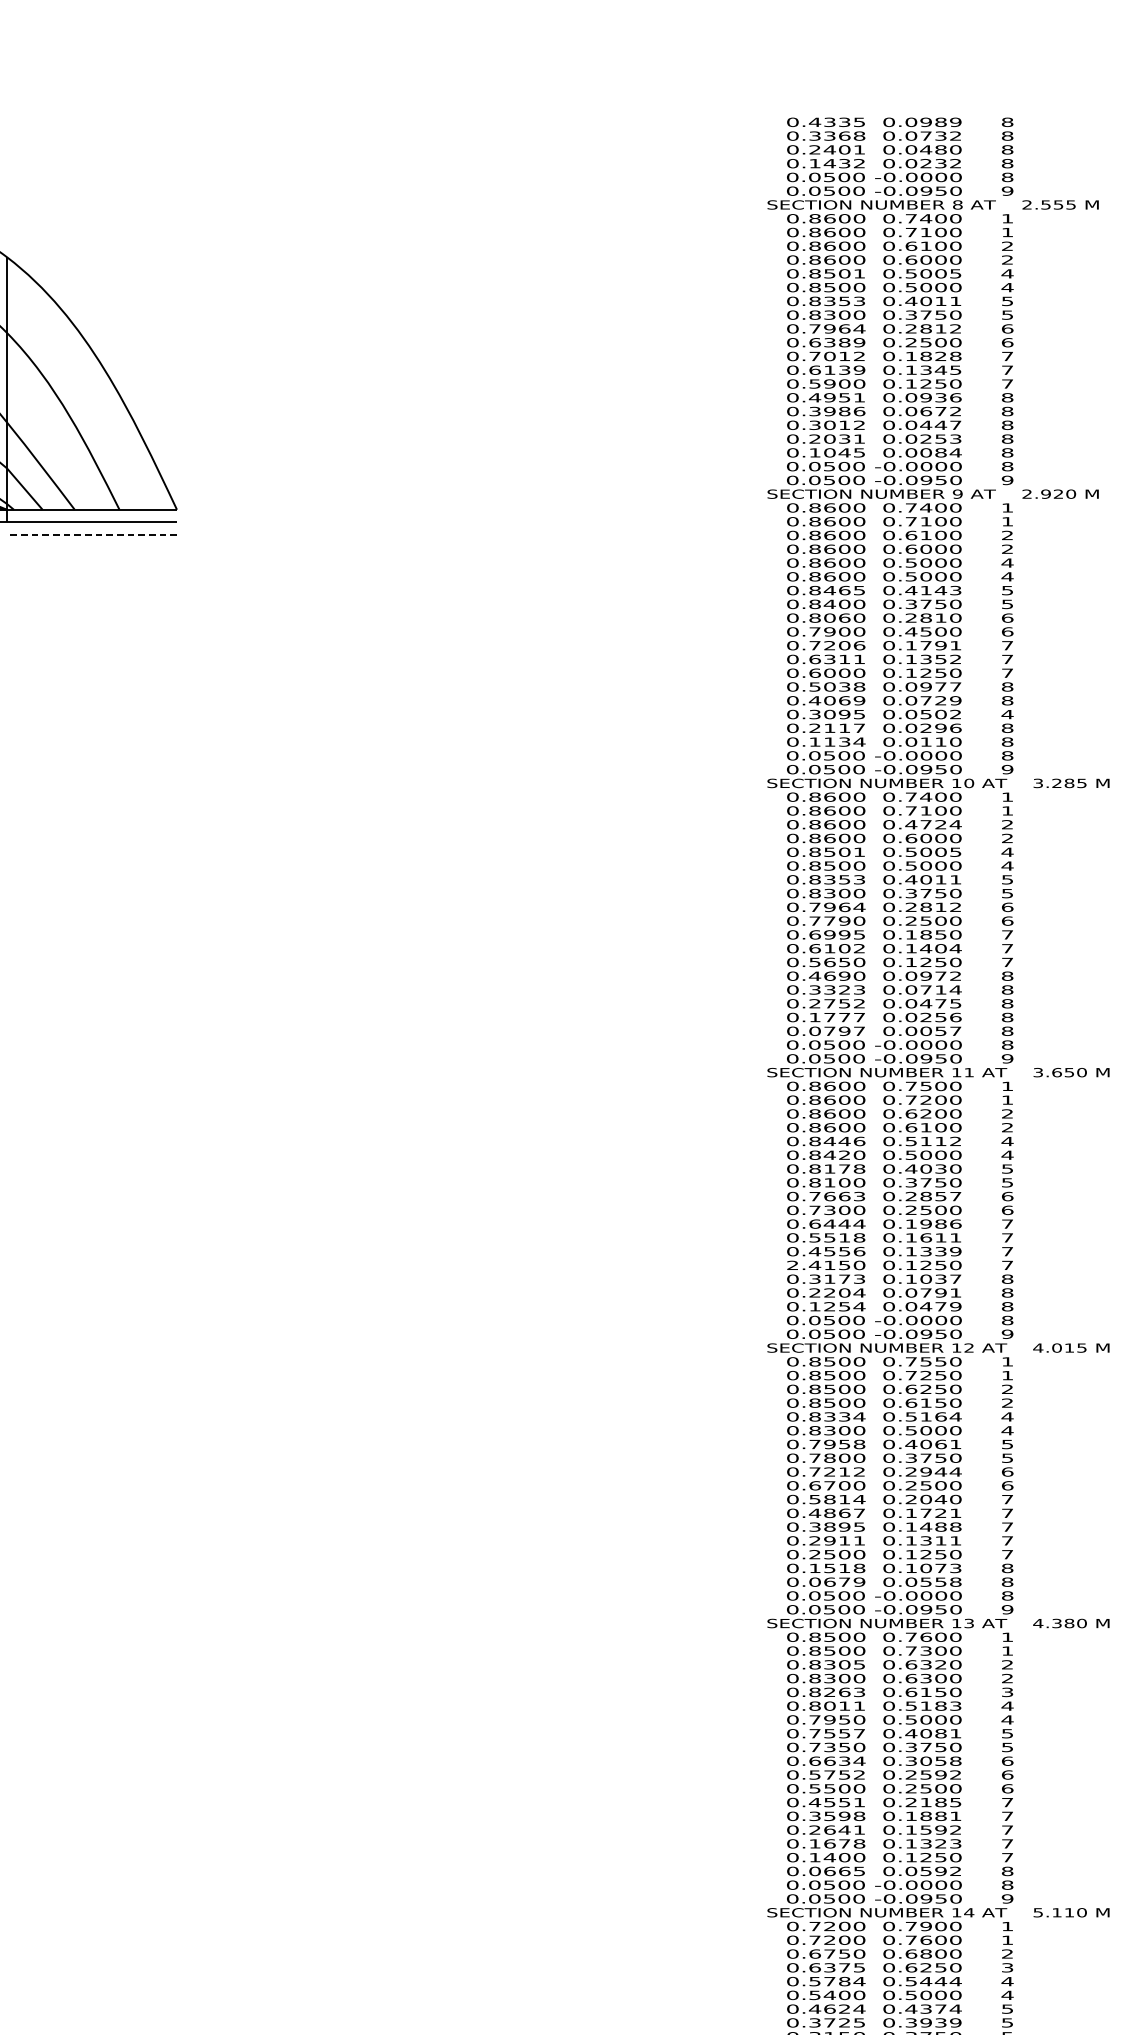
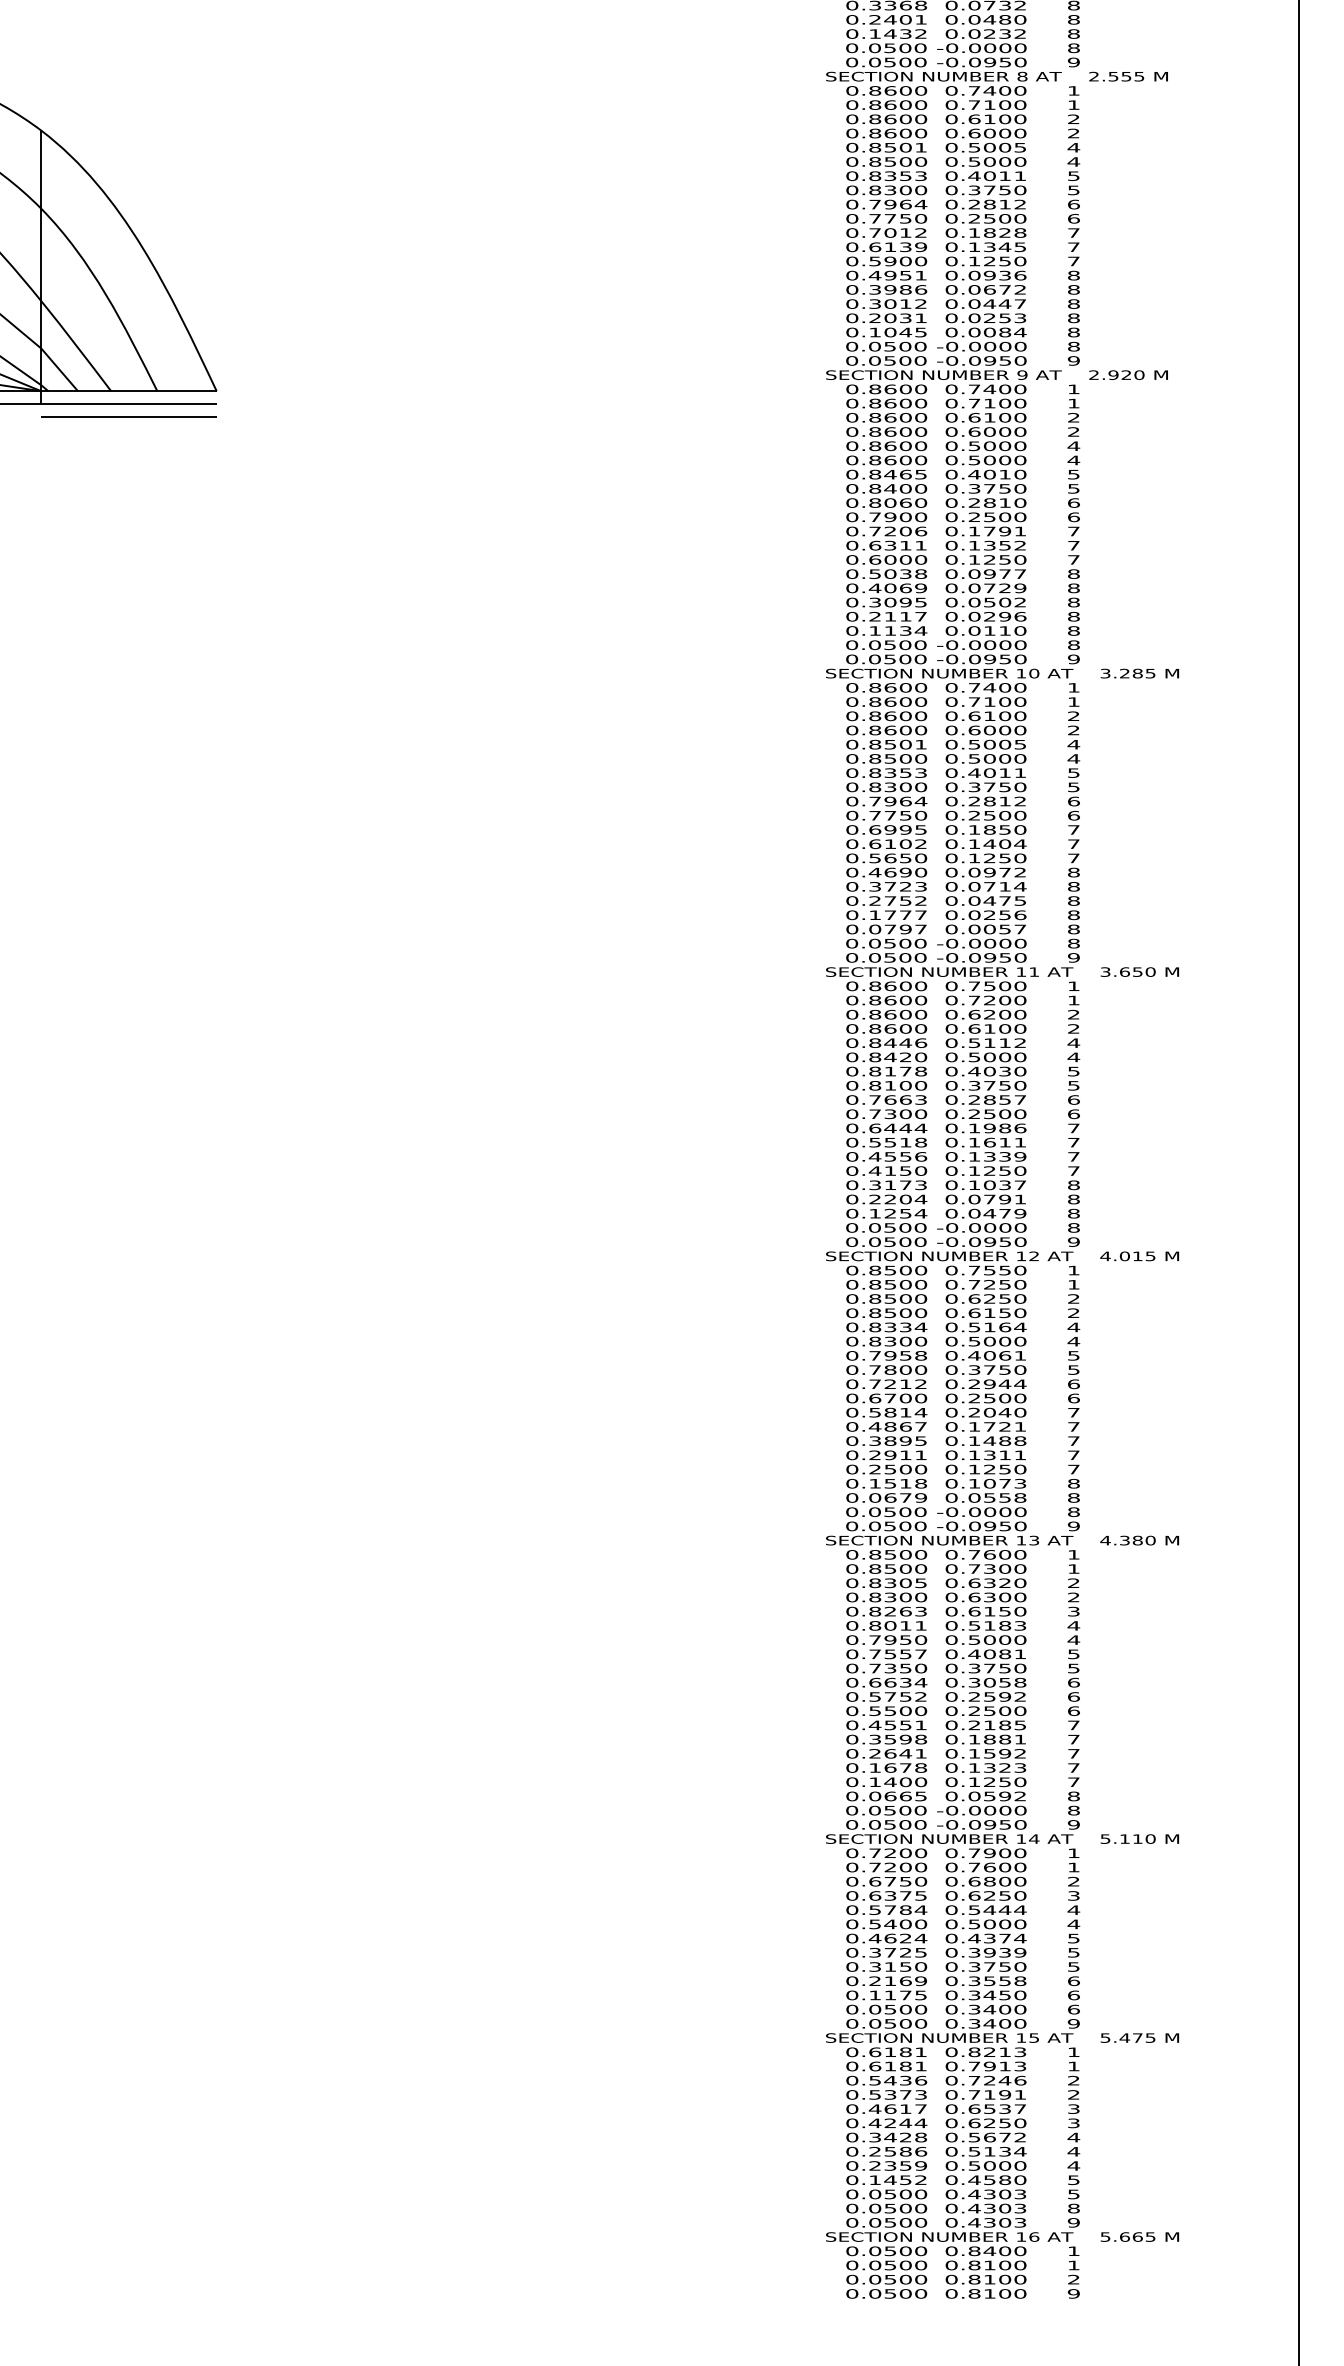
text: (837, 342) -> (898, 218), 0.6389 -> 0.7750
line: (92, 535) -> (129, 417), dashed -> solid
text: (940, 590) -> (1004, 474), 0.4143 -> 0.4010
text: (911, 631) -> (974, 516), 0.4500 -> 0.2500
text: (1007, 714) -> (1073, 602), 4 -> 8
text: (933, 824) -> (997, 716), 0.4724 -> 0.6100
text: (844, 920) -> (905, 815), 0.7790 -> 0.7750
text: (829, 989) -> (890, 886), 0.3323 -> 0.3723
text: (793, 1264) -> (852, 1170), 2.4150 -> 0.4150

